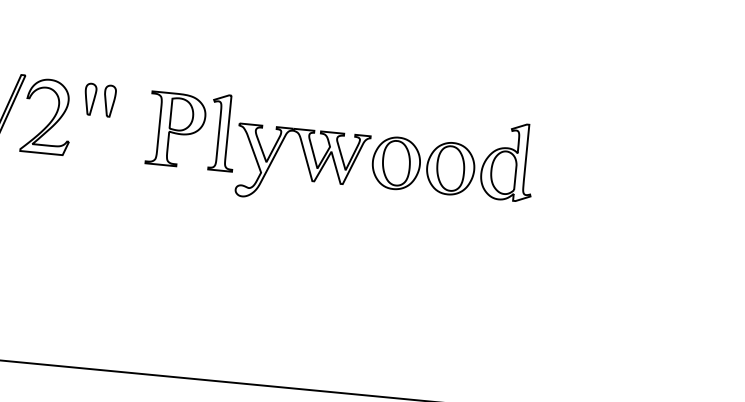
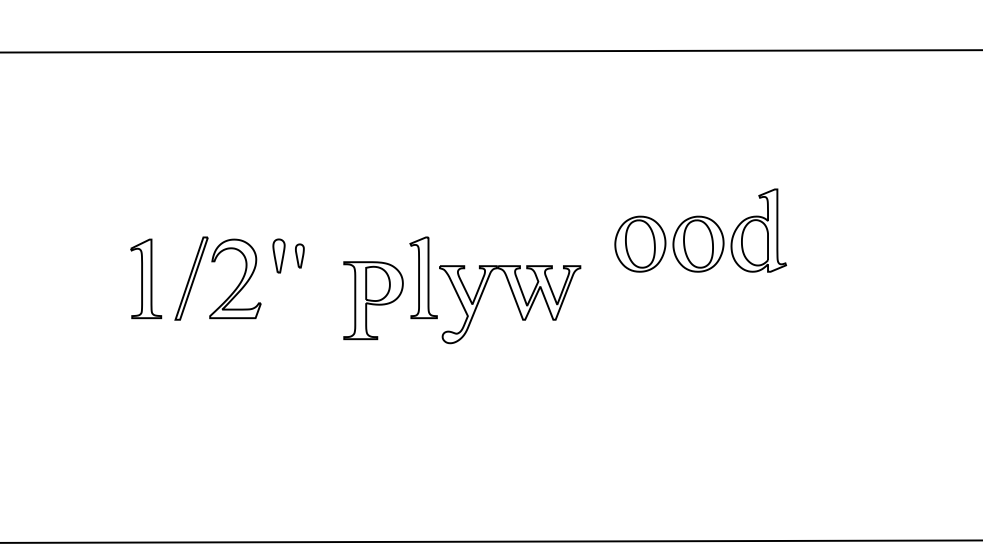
part: (109, 100) -> (299, 255), size x0.7
part: (176, 129) -> (373, 300), moved
part: (453, 156) -> (700, 230), moved

